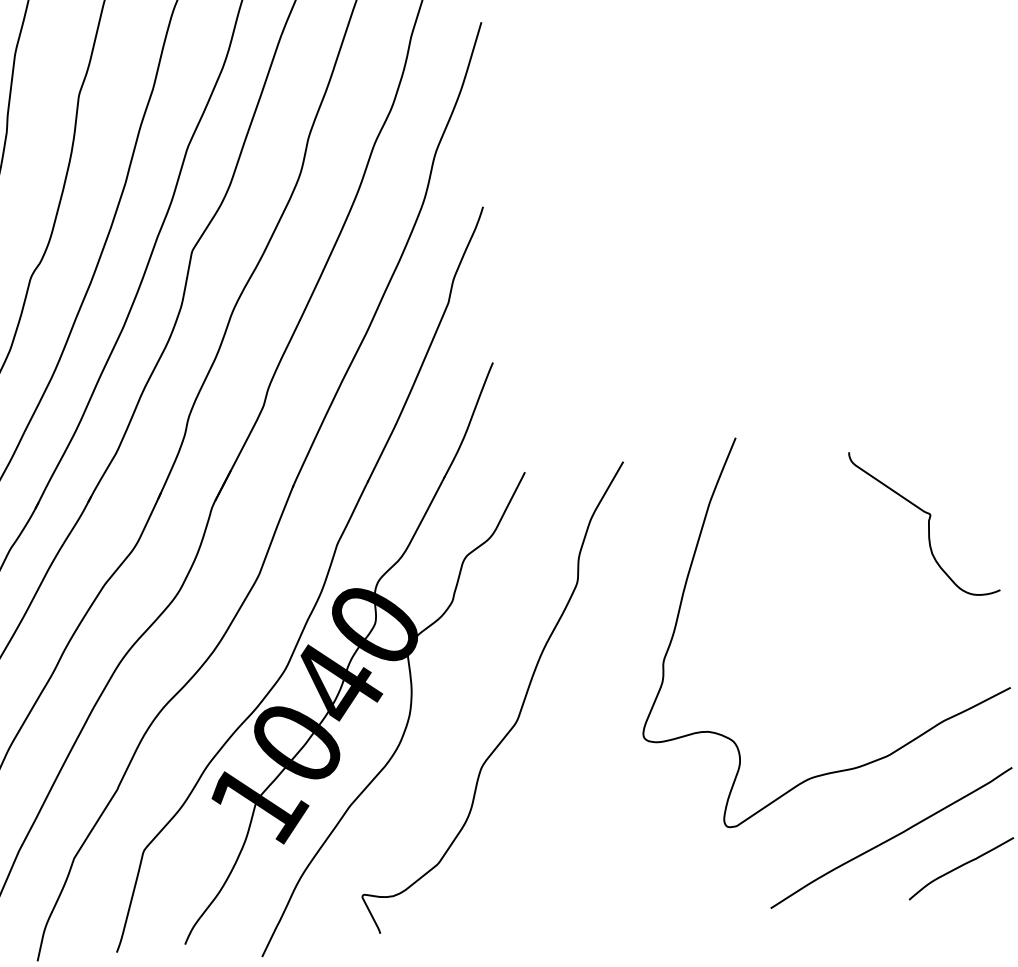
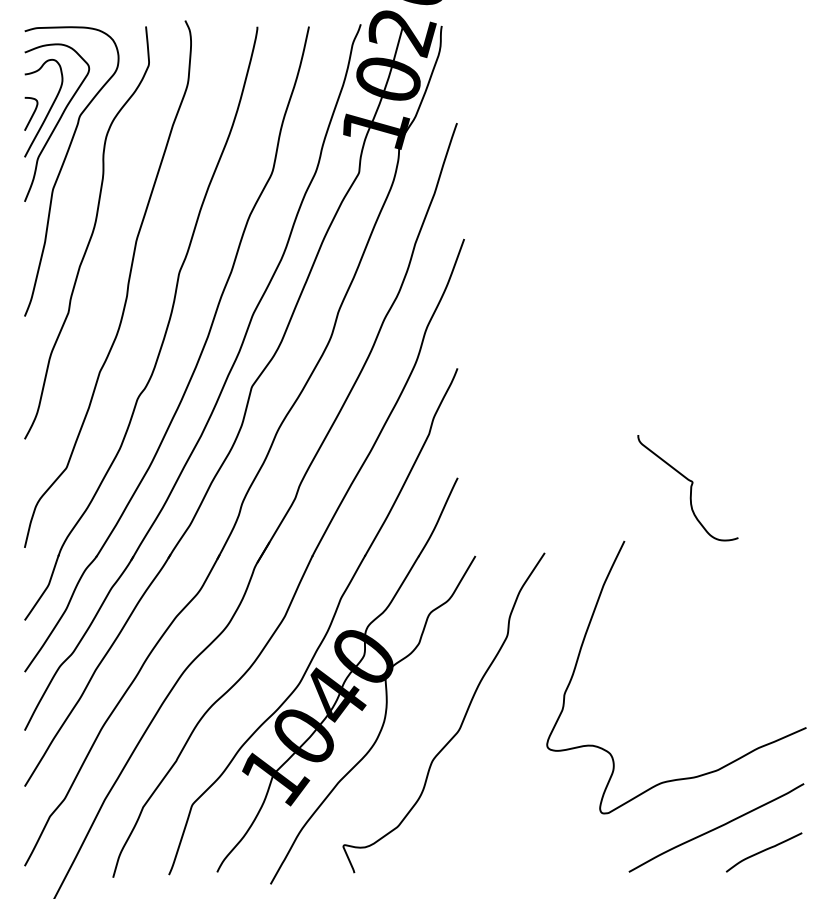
curve: (927, 523) -> (690, 488), moved

